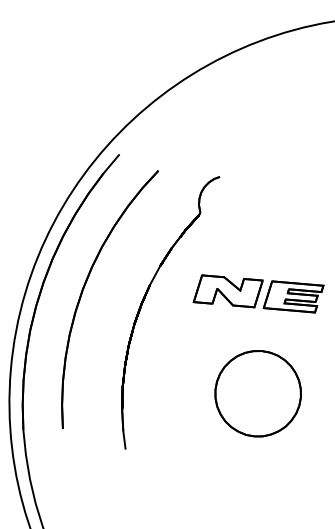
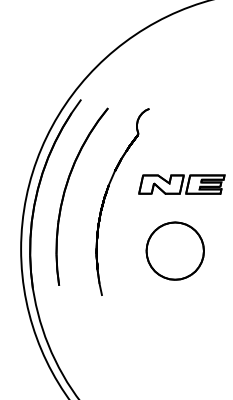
part: (257, 392) -> (174, 250), moved

